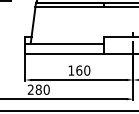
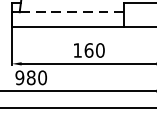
line: (64, 43) -> (67, 11), solid -> dashed
text: (30, 89) -> (19, 77), 280 -> 980

